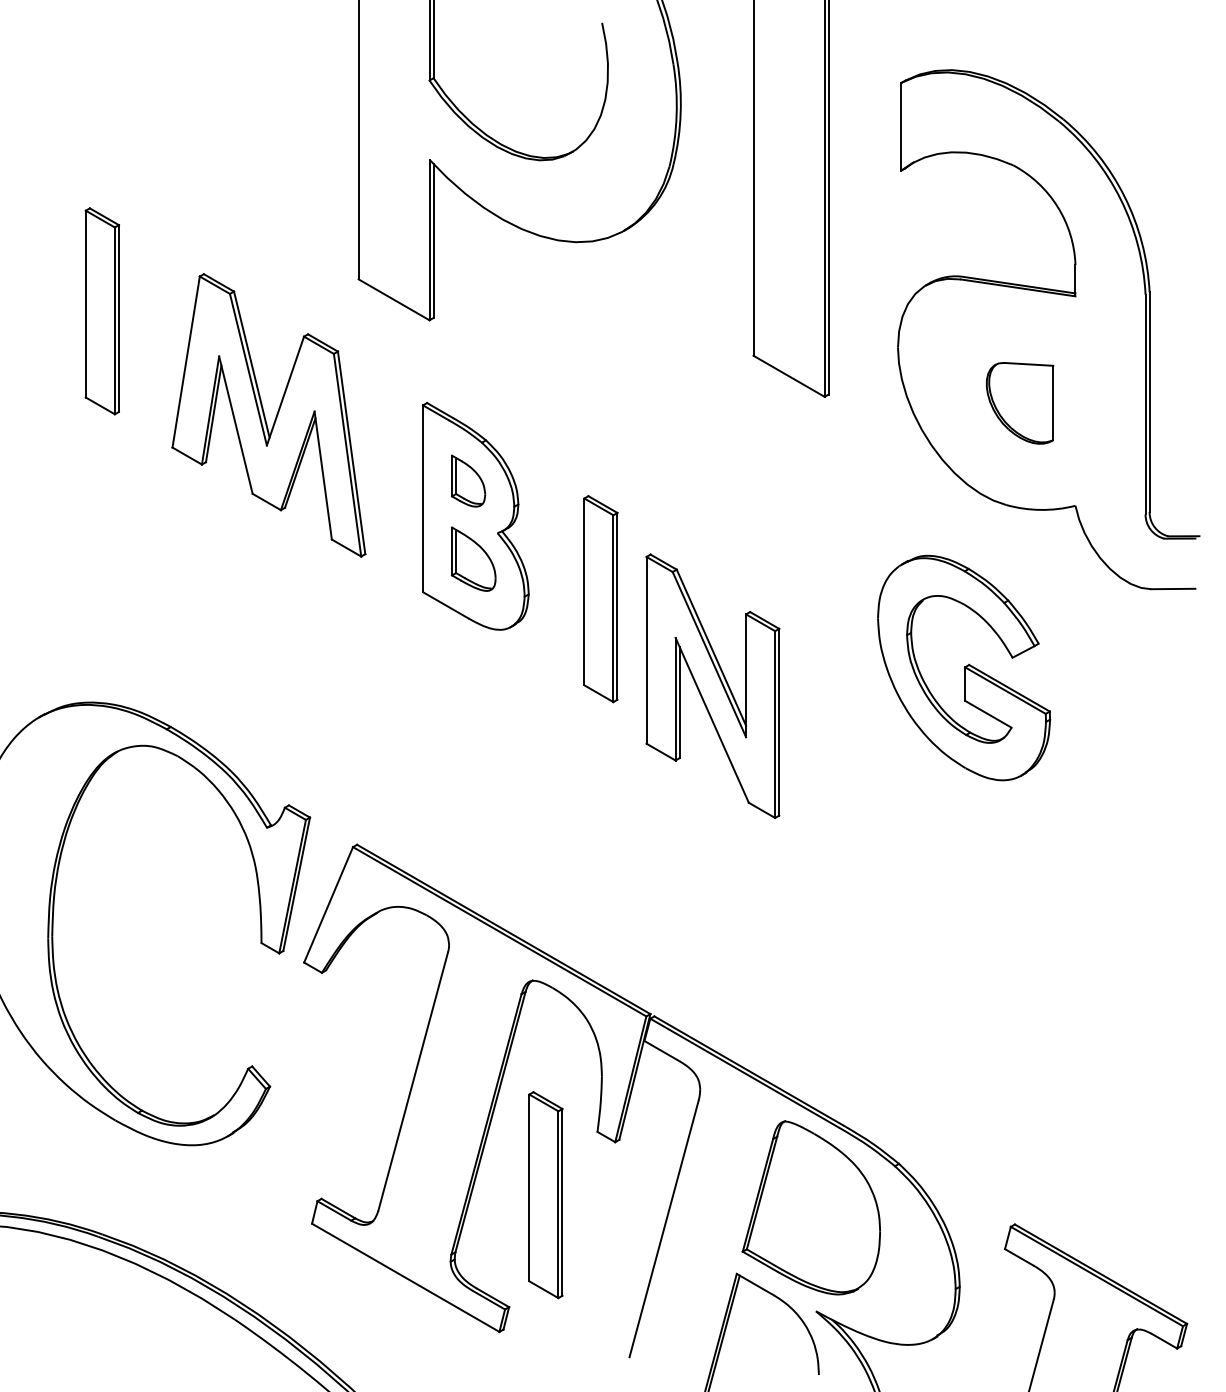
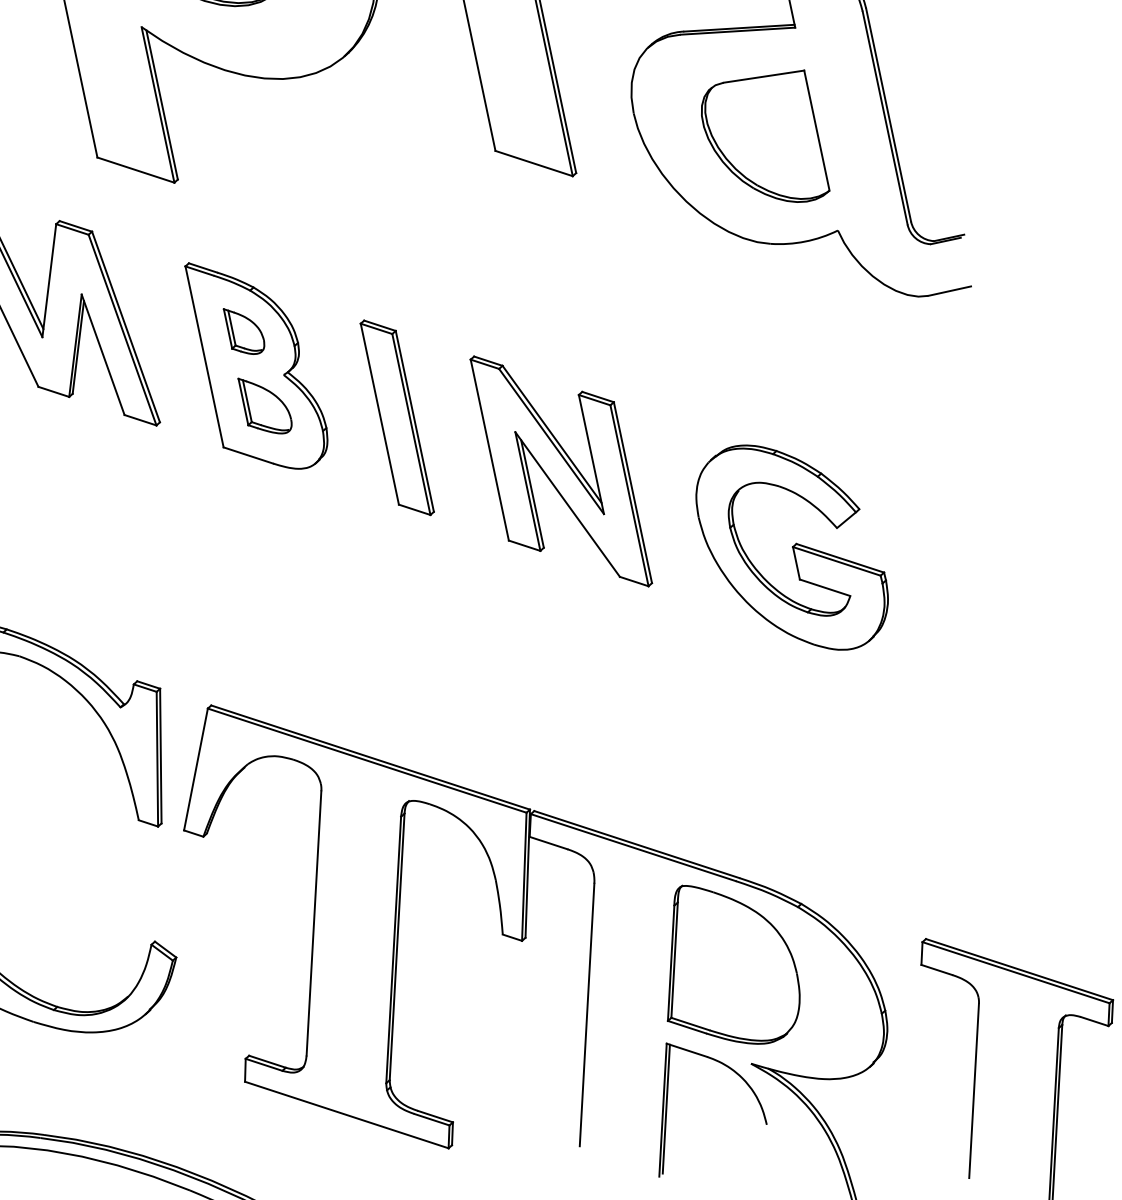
part: (1019, 403) -> (762, 142), size x1.67
part: (964, 667) -> (792, 547), moved
part: (712, 686) -> (561, 471), moved
part: (545, 1195) -> (465, 1006), removed

